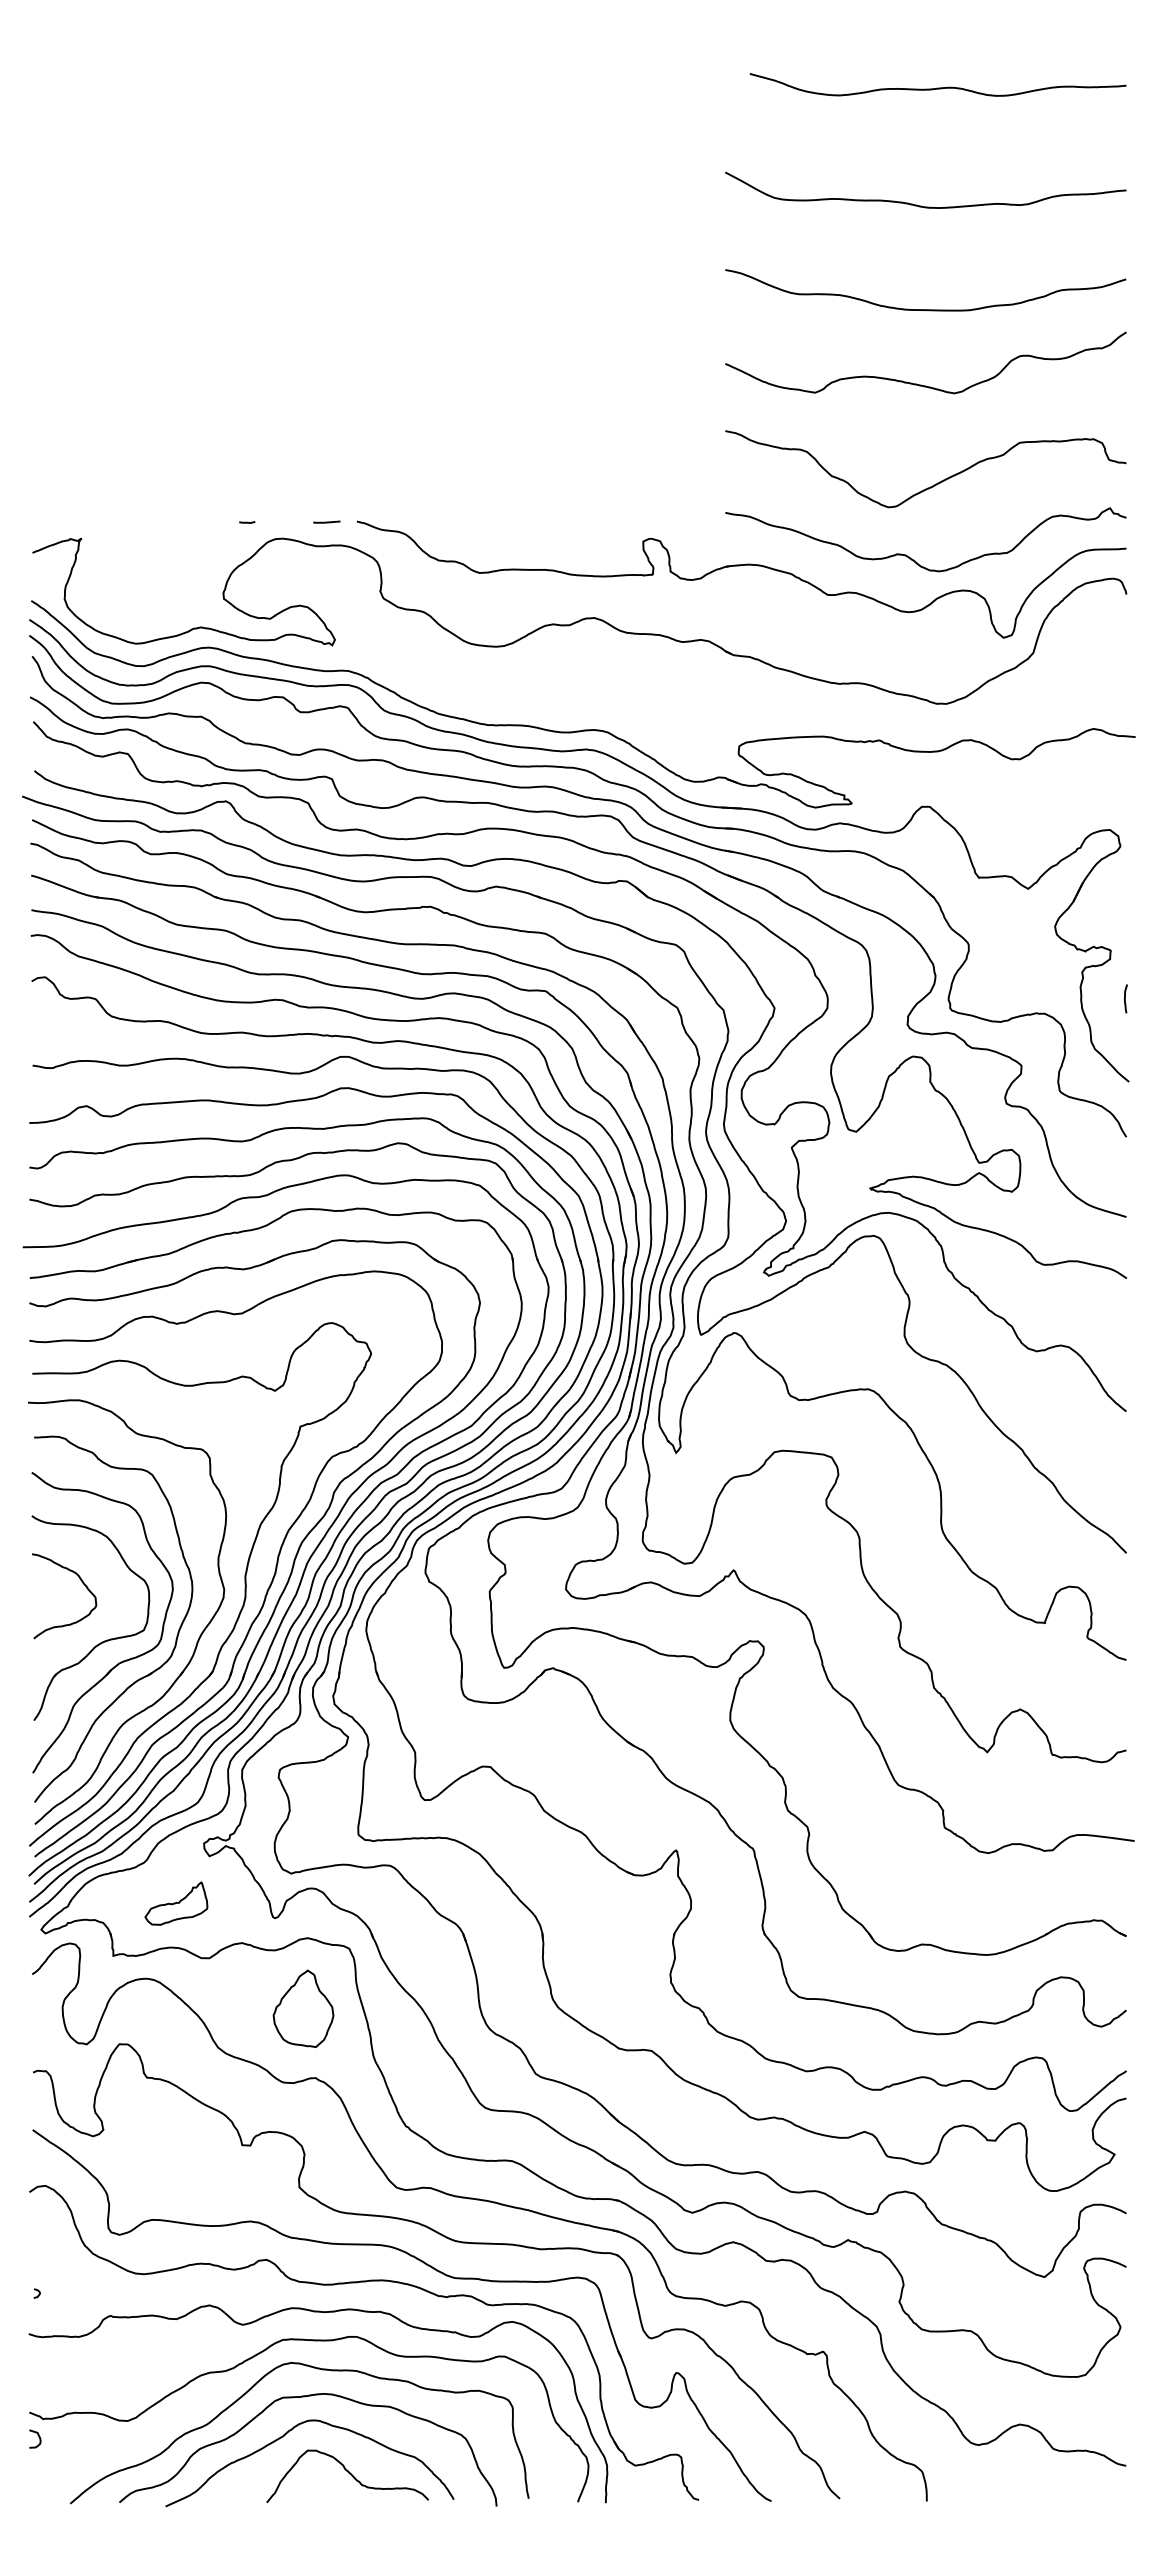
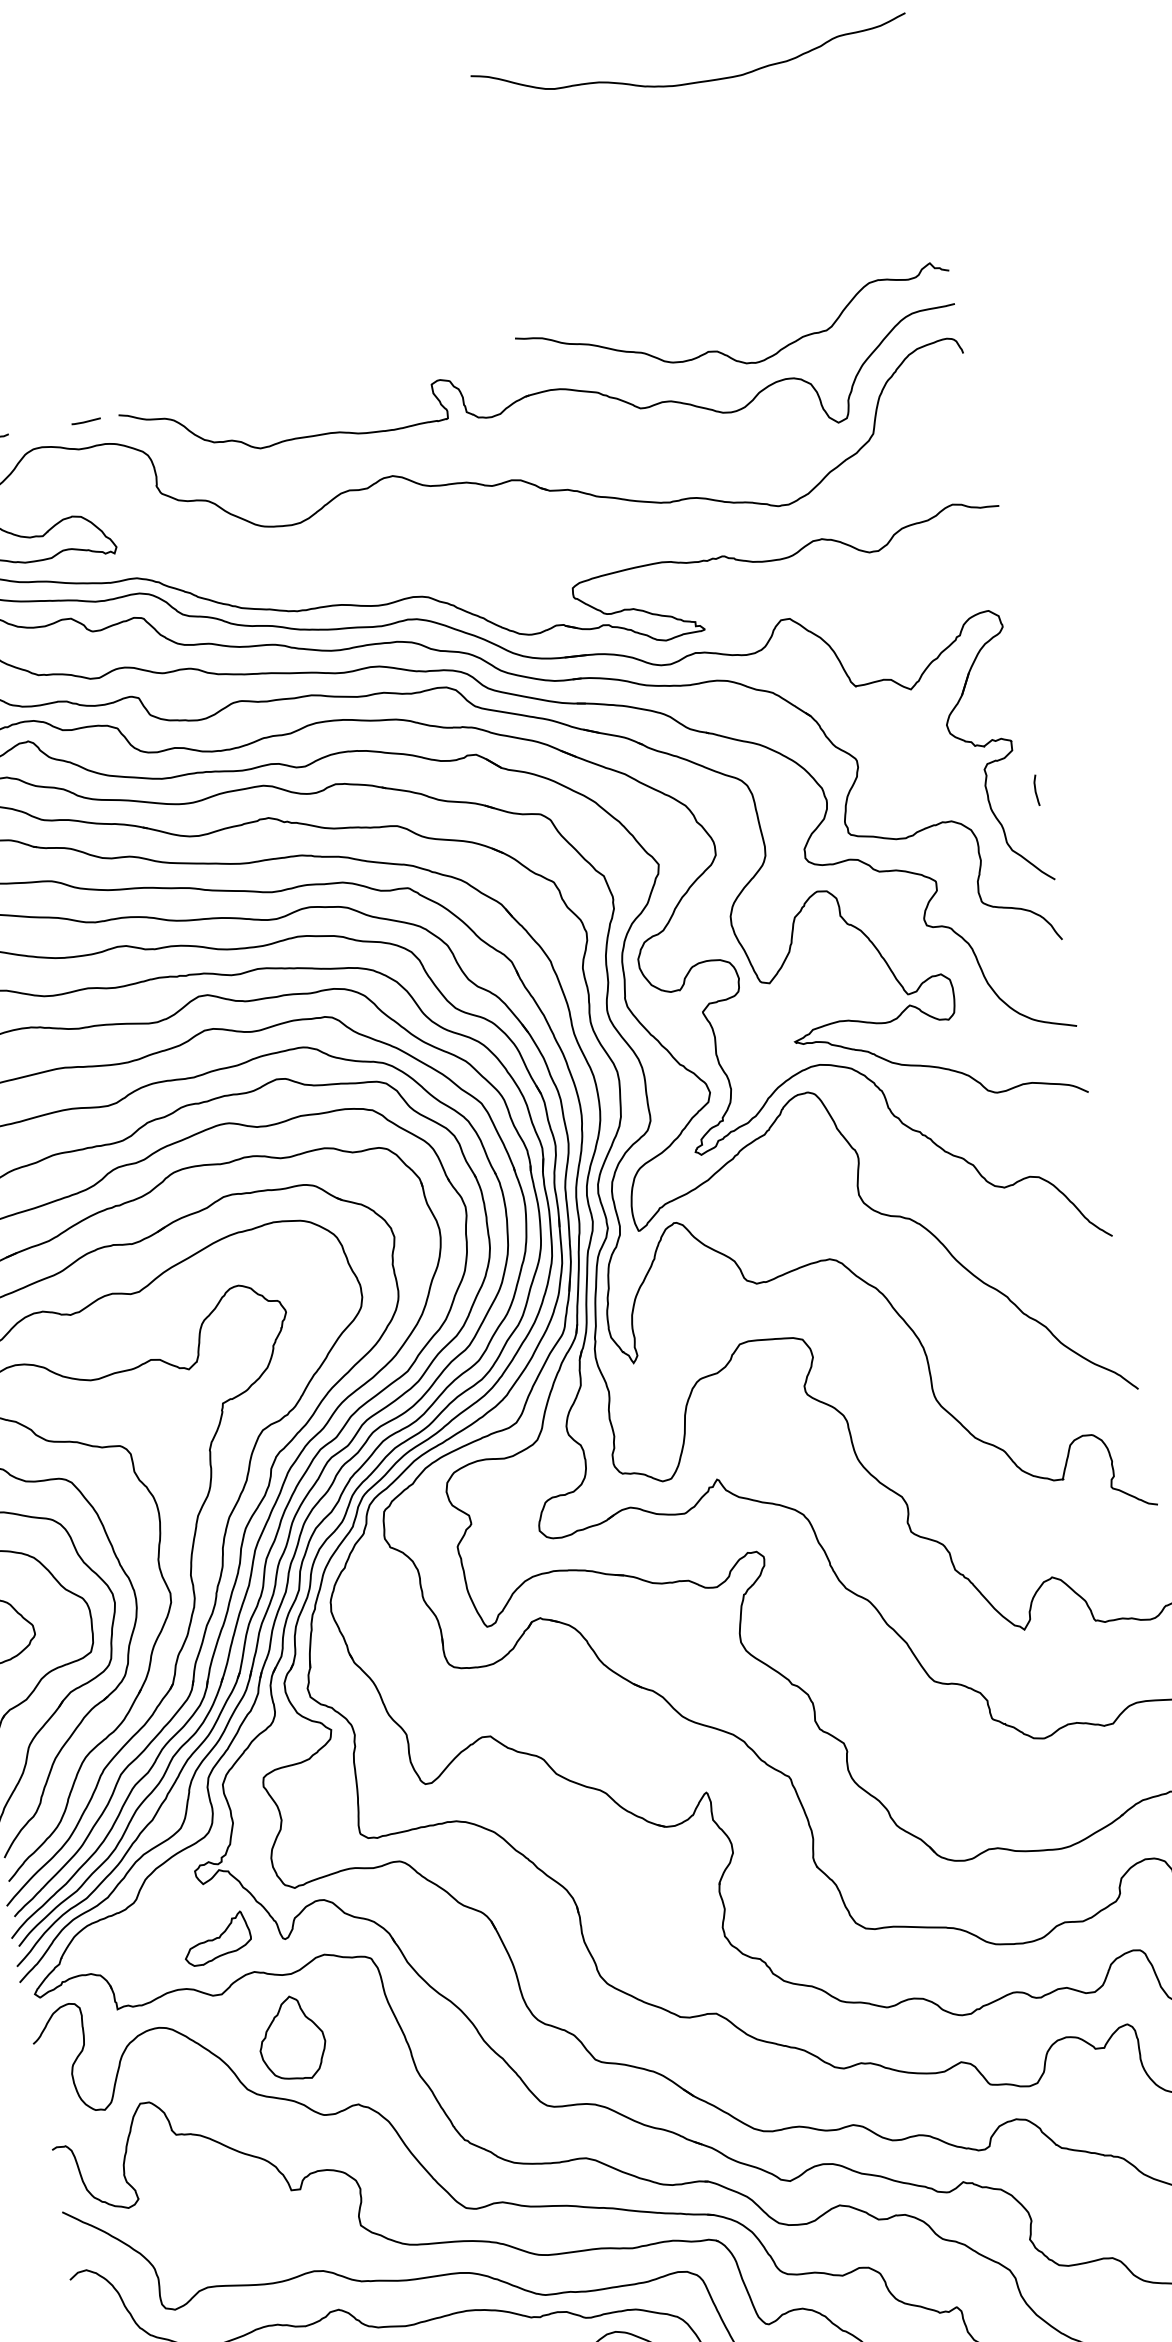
curve: (921, 384) -> (703, 164), removed
curve: (935, 483) -> (736, 268), removed
part: (176, 1903) -> (216, 1938), moved
part: (303, 2008) -> (291, 2038), moved

